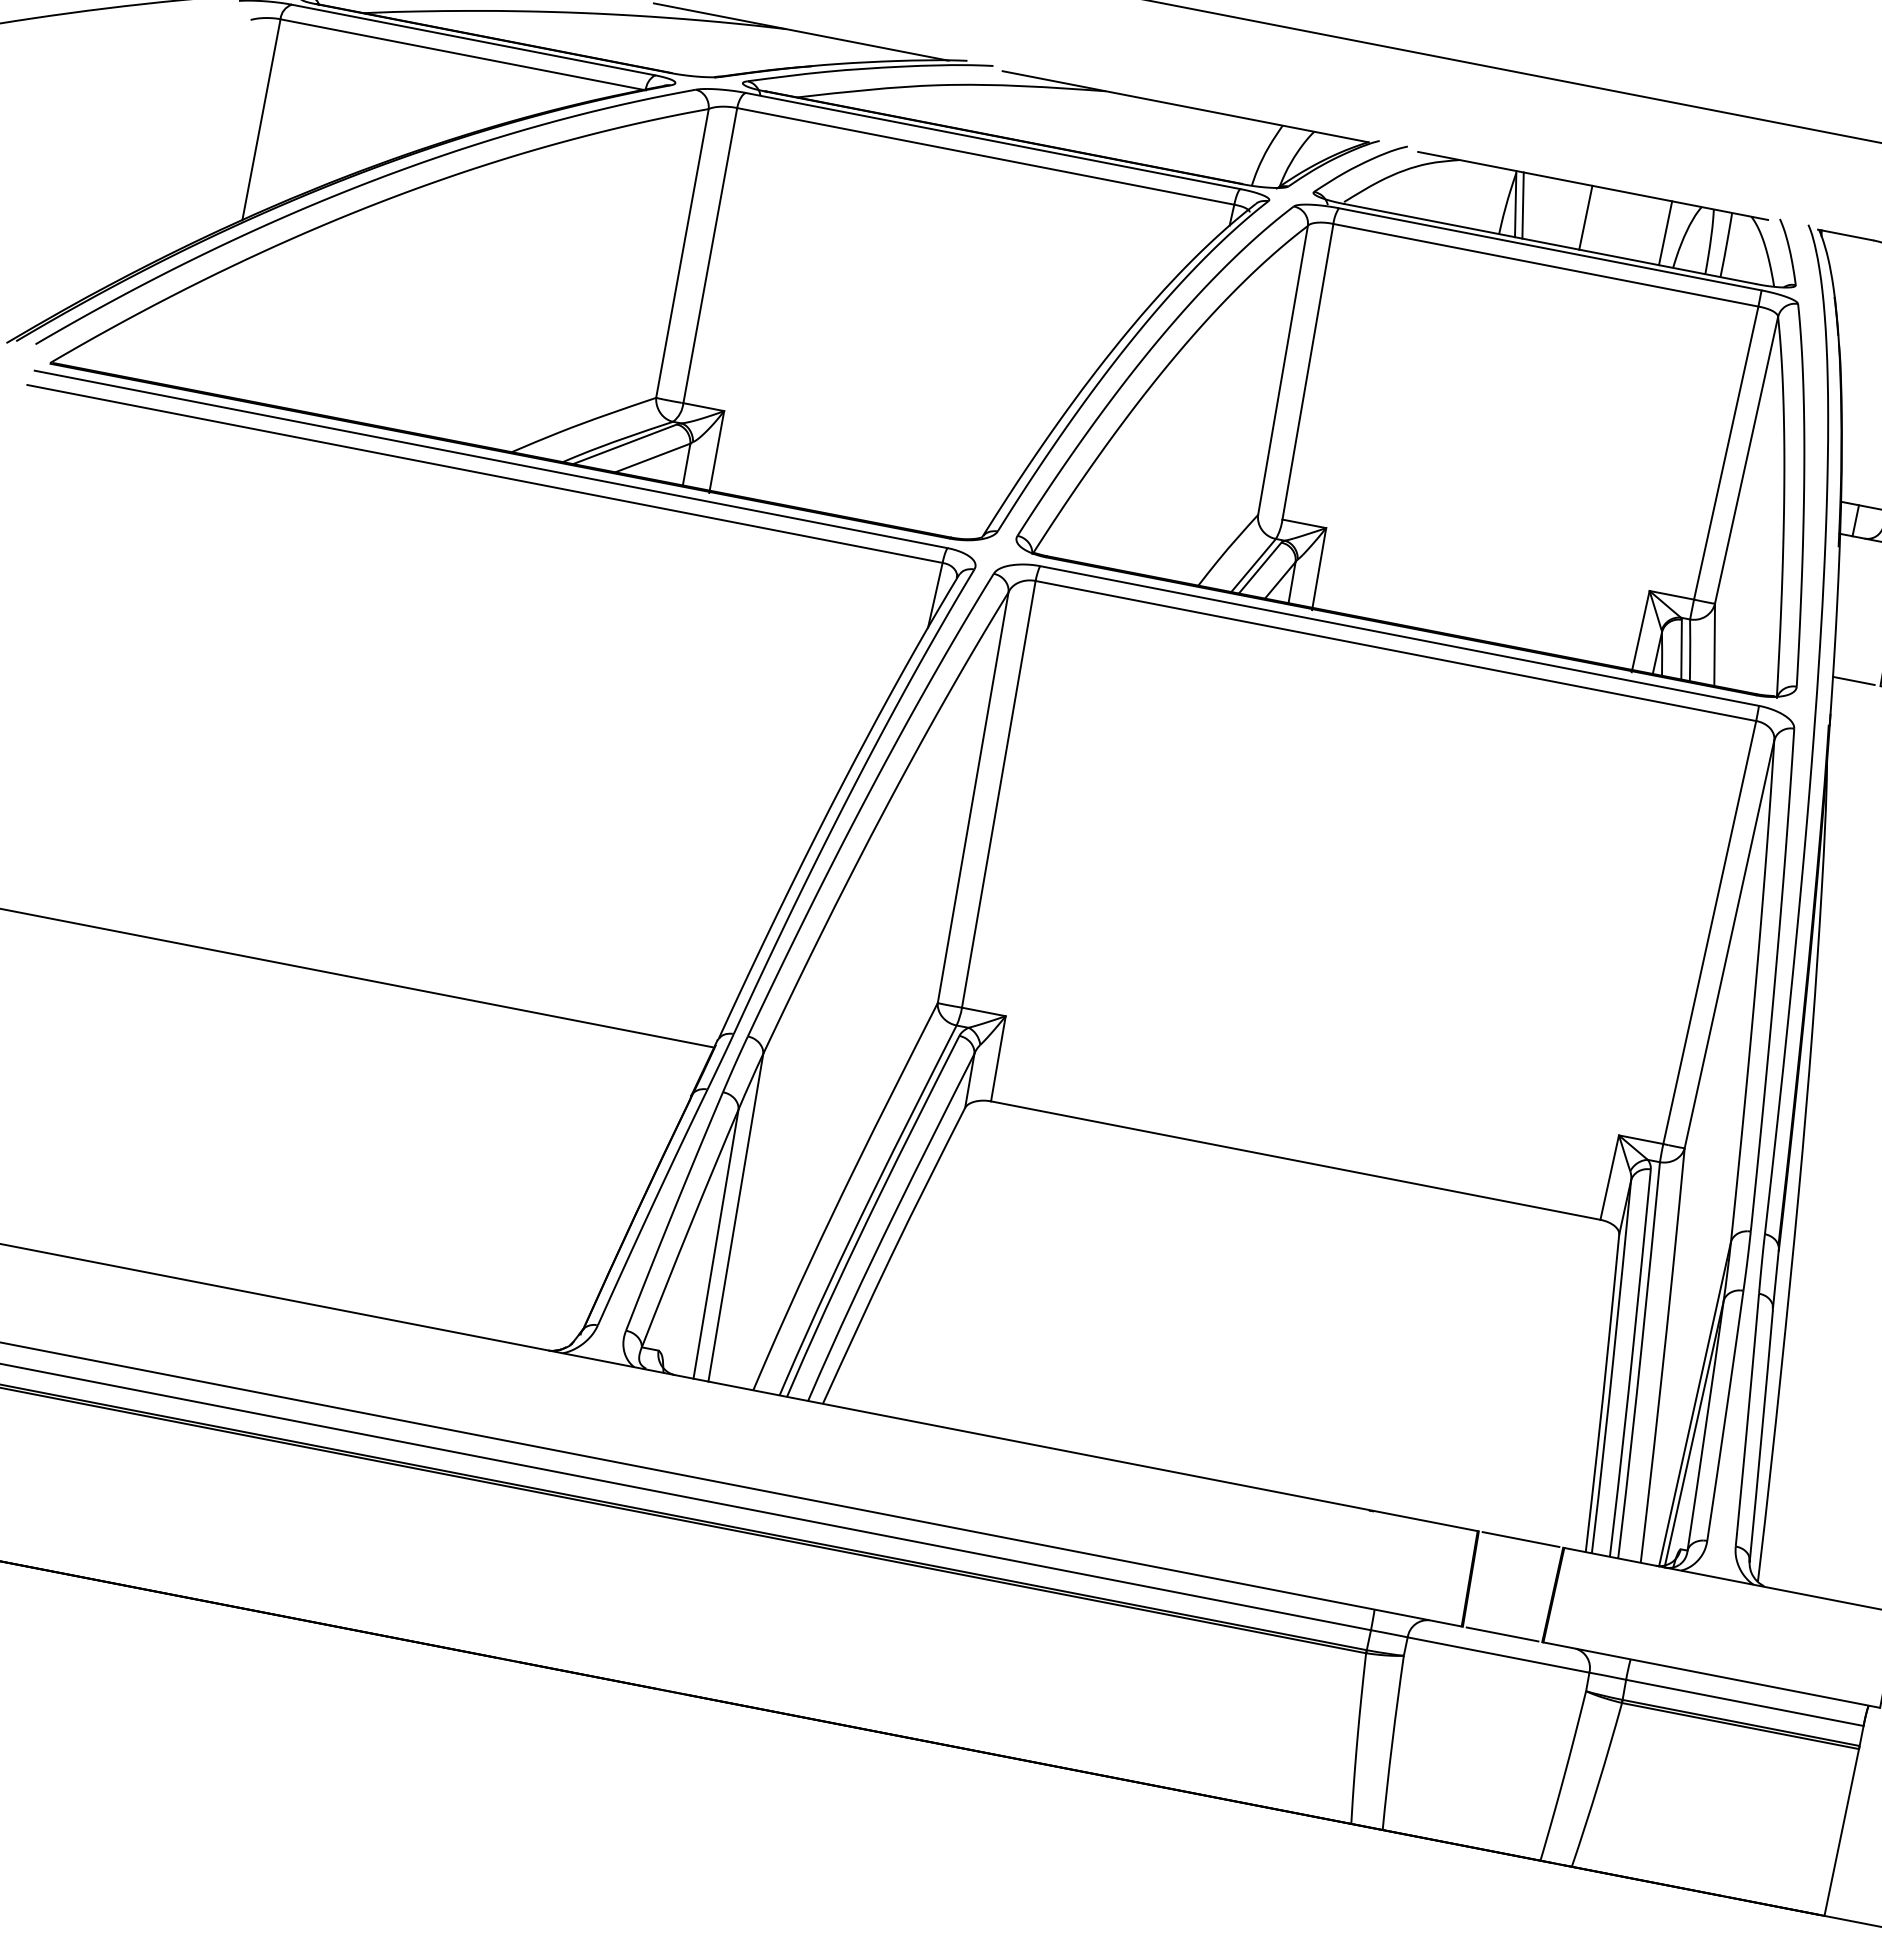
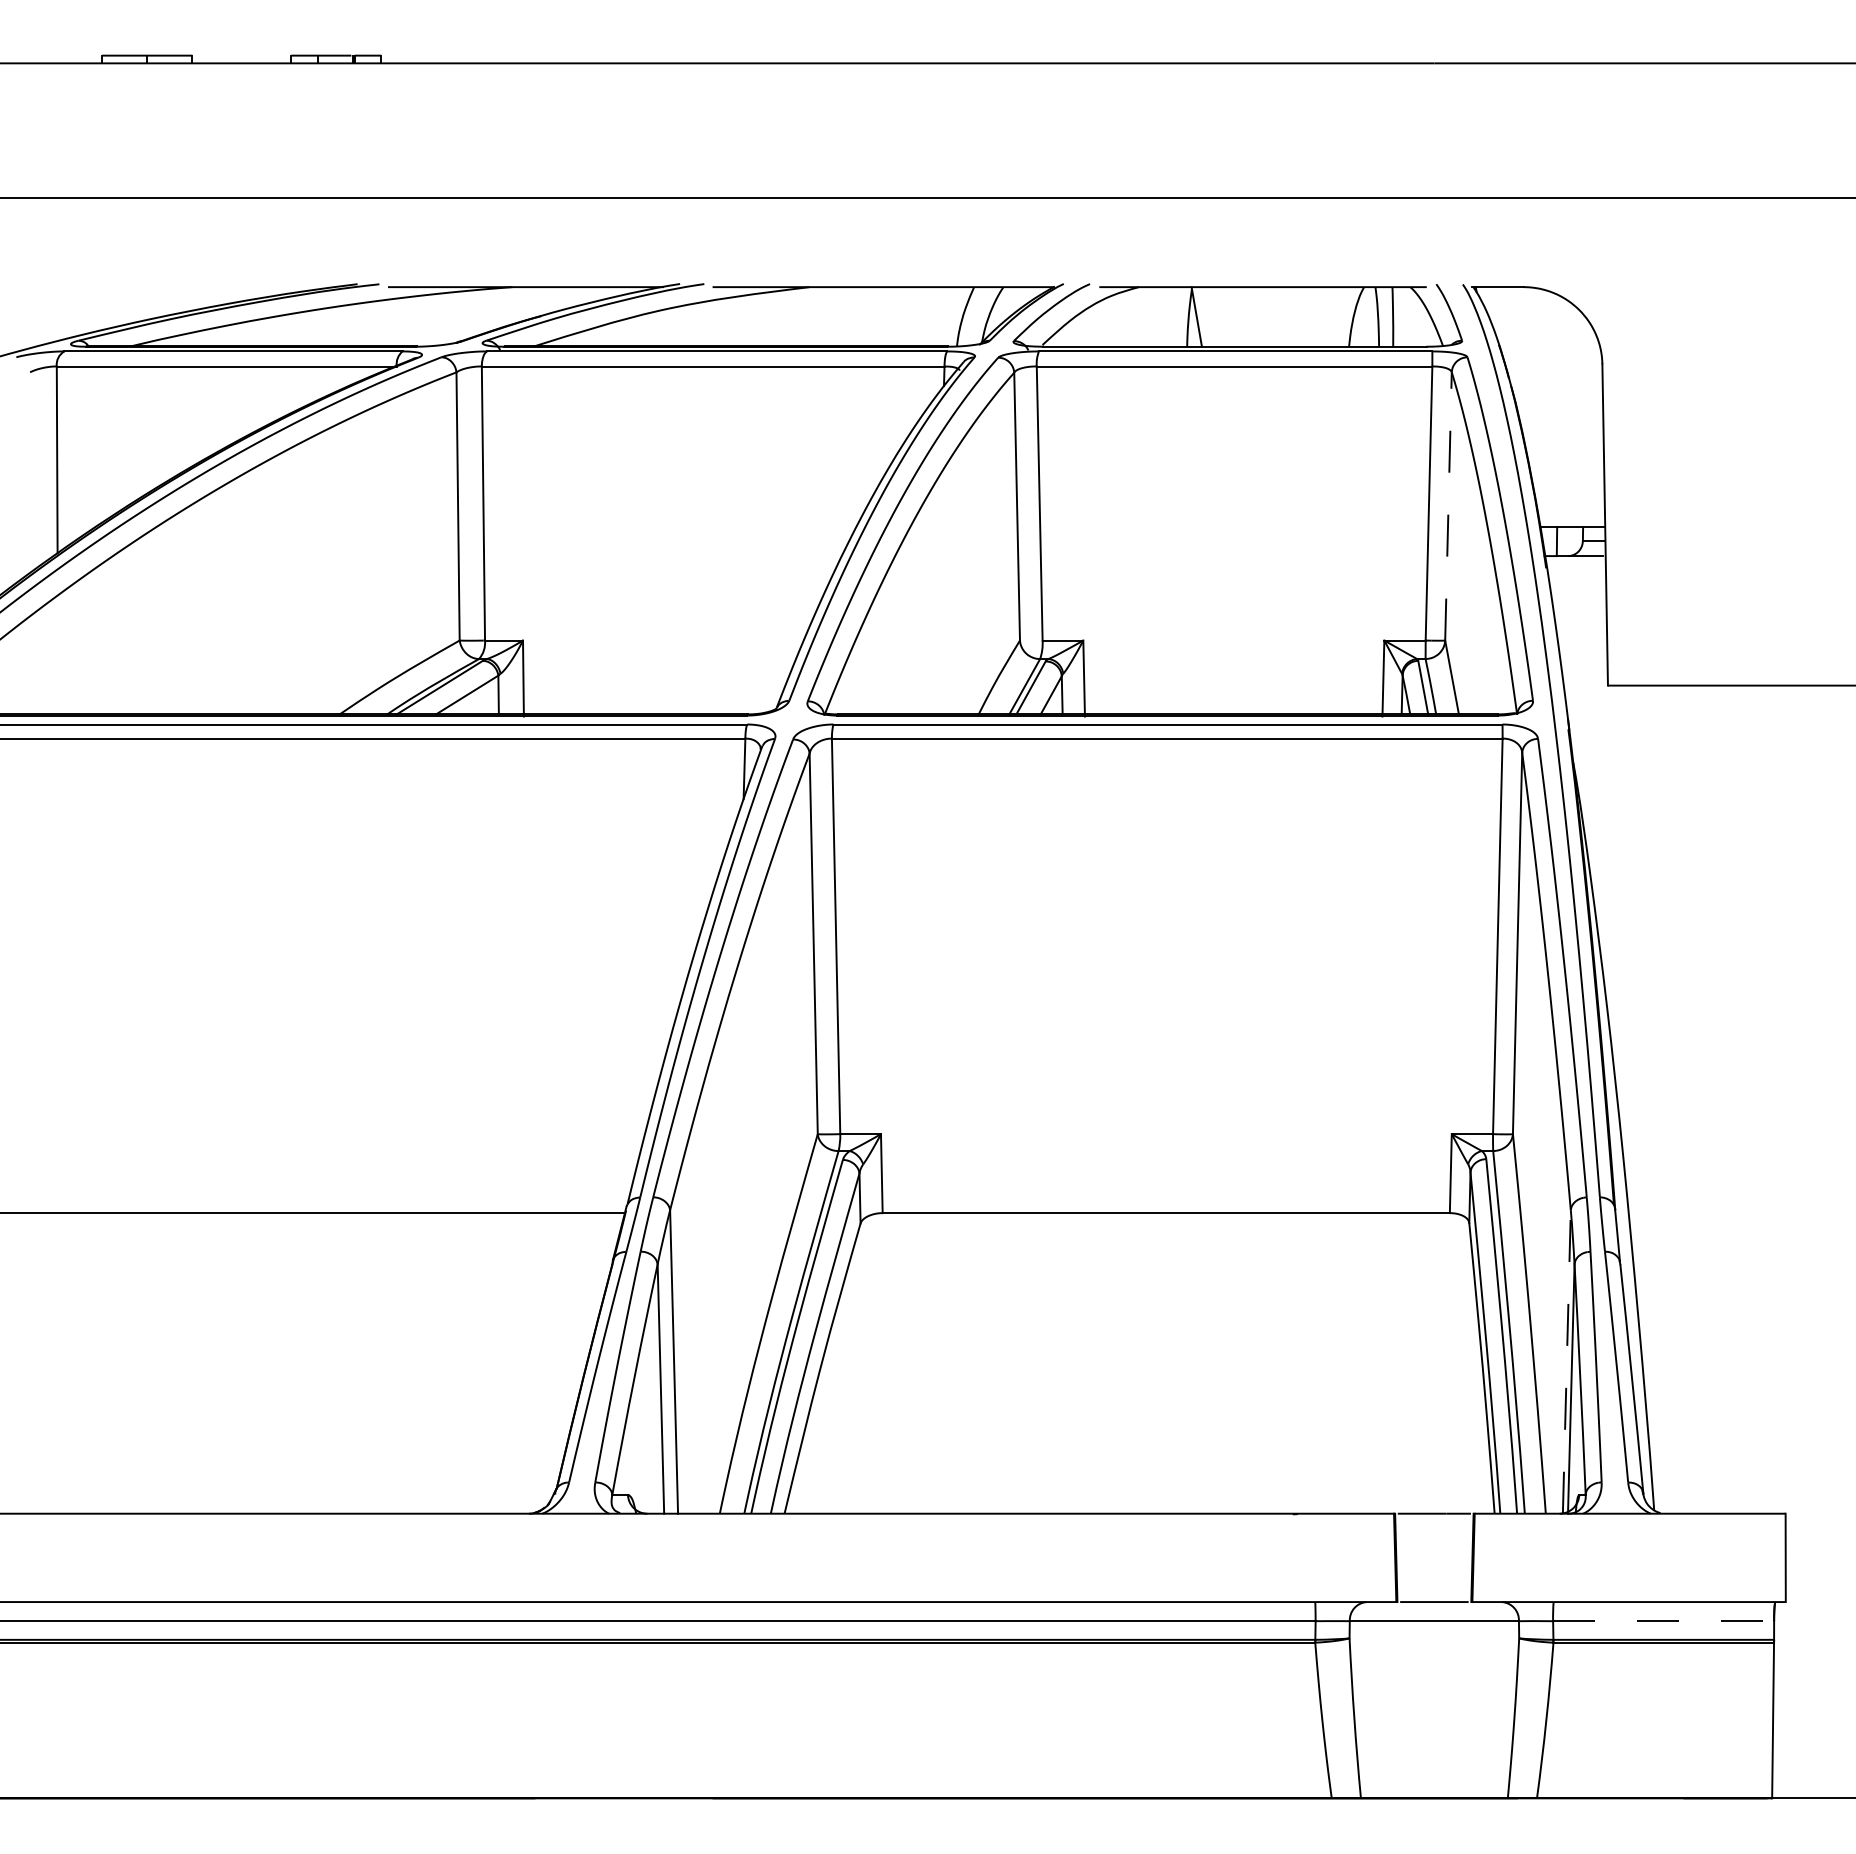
line: (1522, 205) -> (1203, 316), removed
line: (1585, 217) -> (1261, 316), removed
line: (1664, 232) -> (1335, 316), removed
line: (1746, 459) -> (1448, 505), solid -> dashed
line: (1853, 680) -> (1582, 685), removed
line: (1694, 1404) -> (1566, 1362), solid -> dashed
line: (1744, 1703) -> (1663, 1621), solid -> dashed

